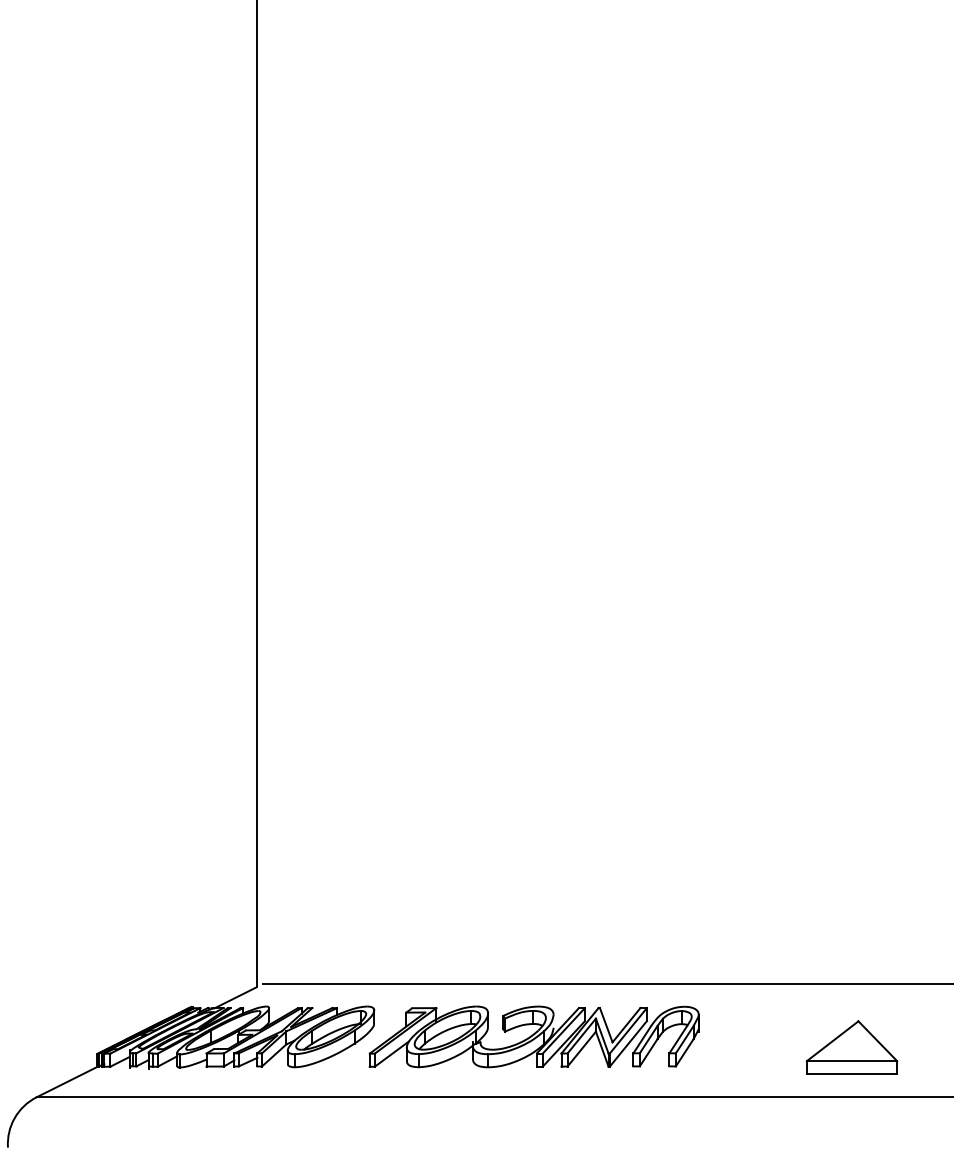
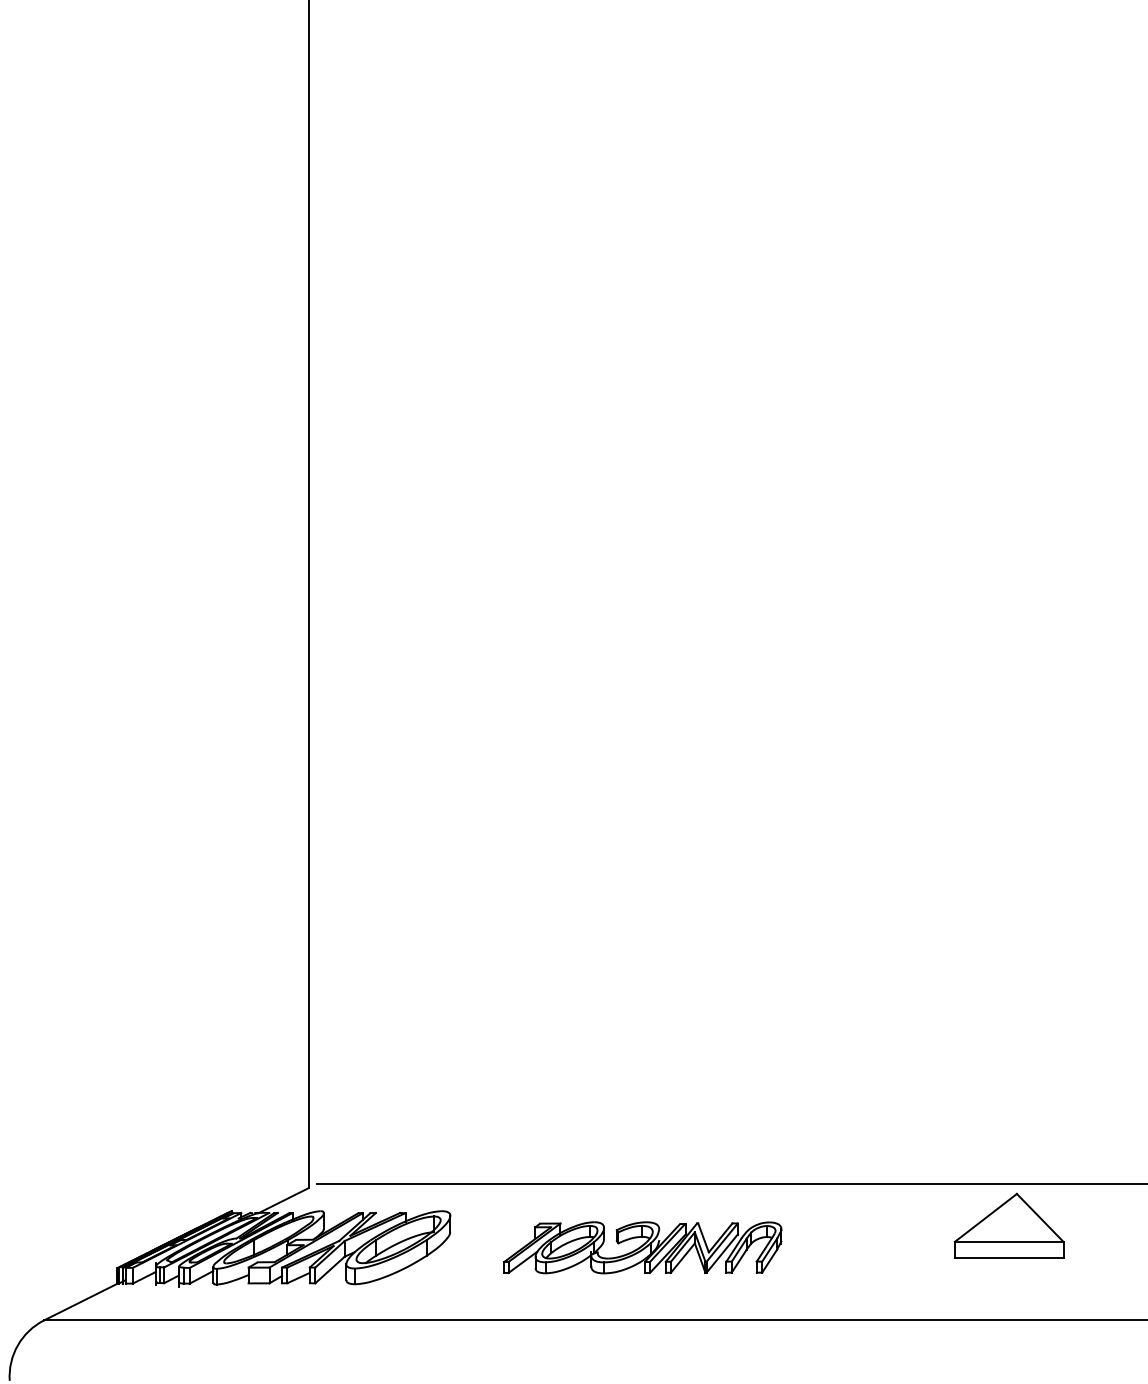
part: (533, 1036) -> (642, 1247), size x0.7
part: (851, 1047) -> (1008, 1225), moved

